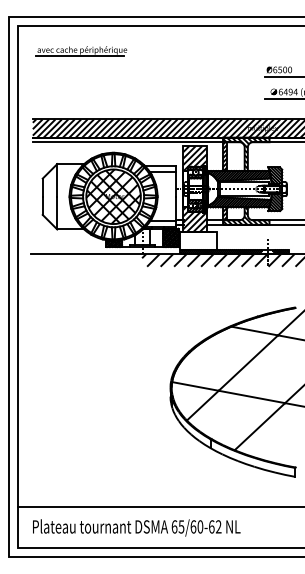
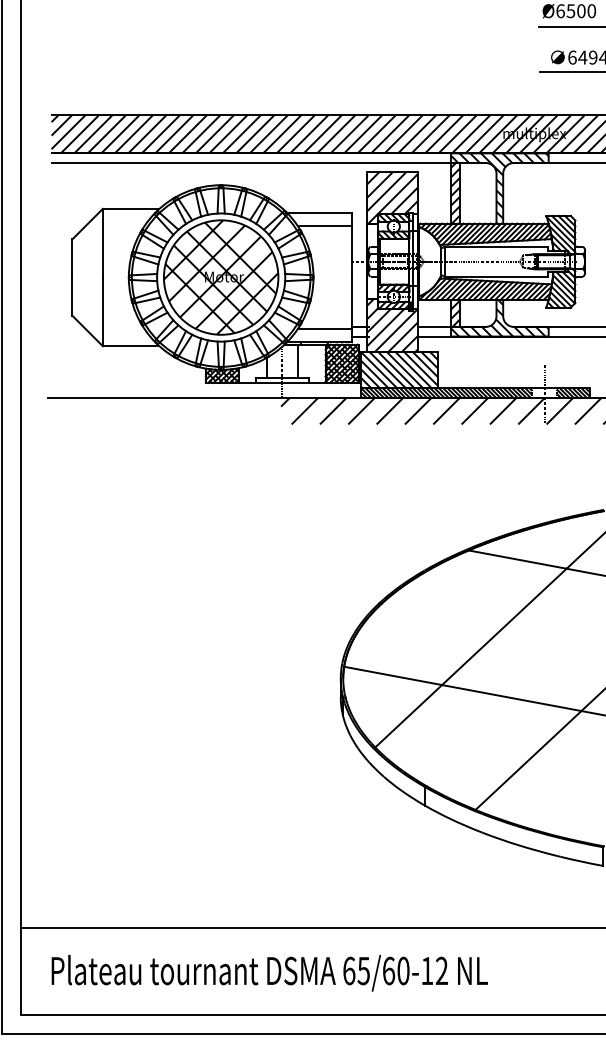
hatch: (198, 240) -> (399, 369), added
text: (211, 526) -> (426, 970), 65/60-62 -> 65/60-12

